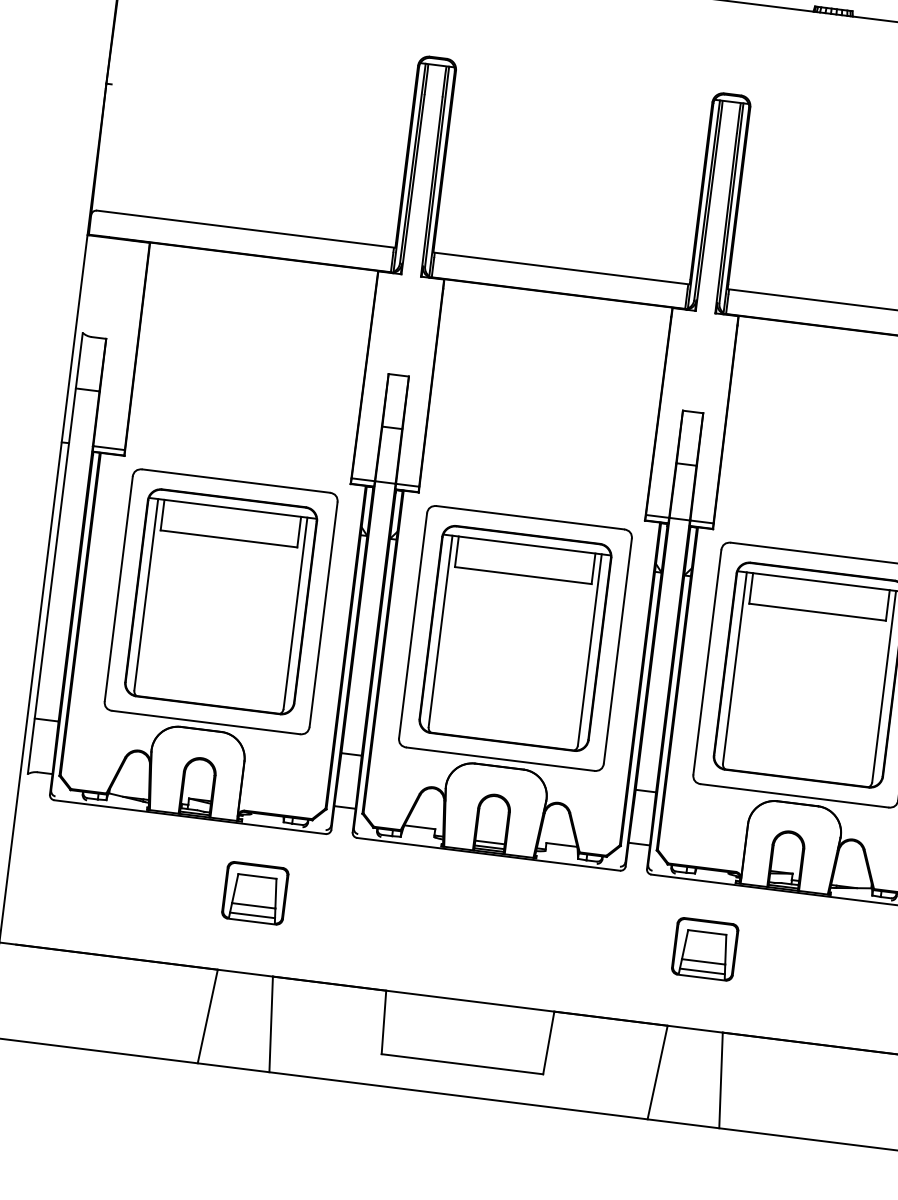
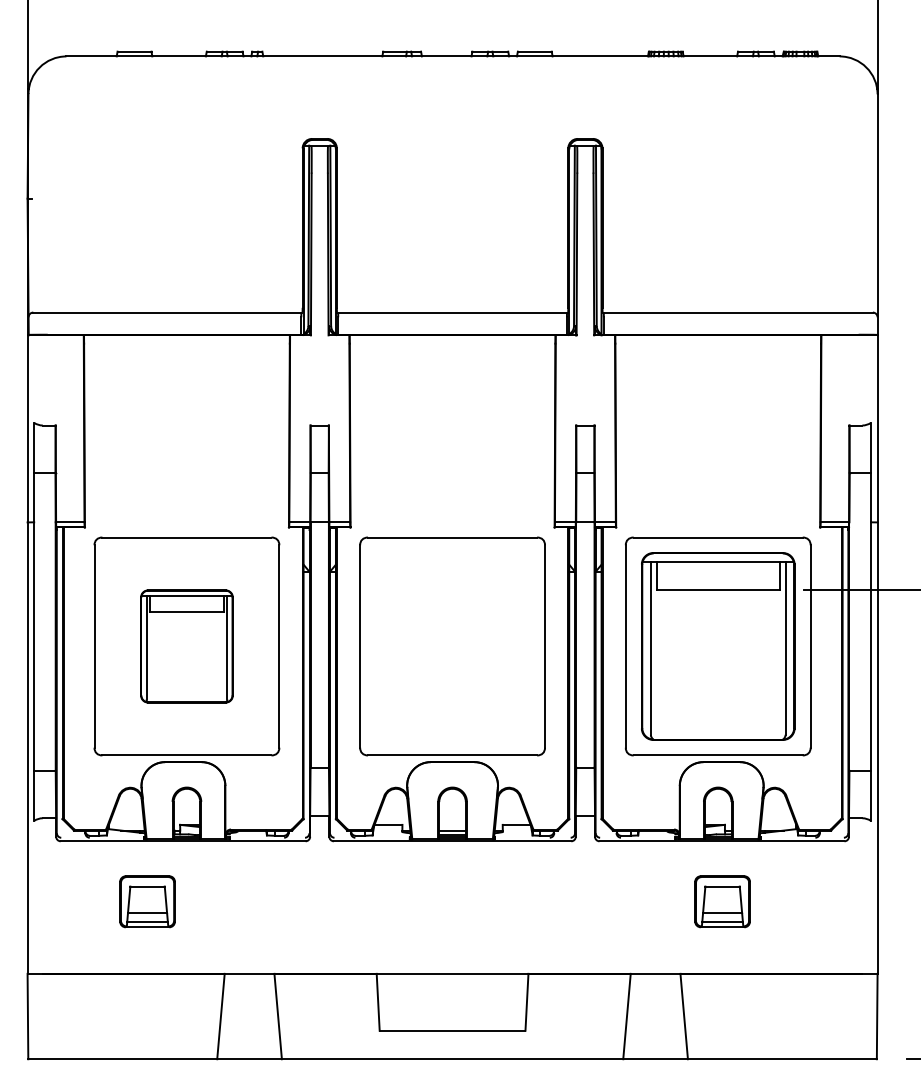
part: (220, 601) -> (186, 646), size x0.6
part: (515, 638) -> (452, 646), removed
part: (255, 892) -> (147, 901), moved
part: (705, 949) -> (722, 901), moved

